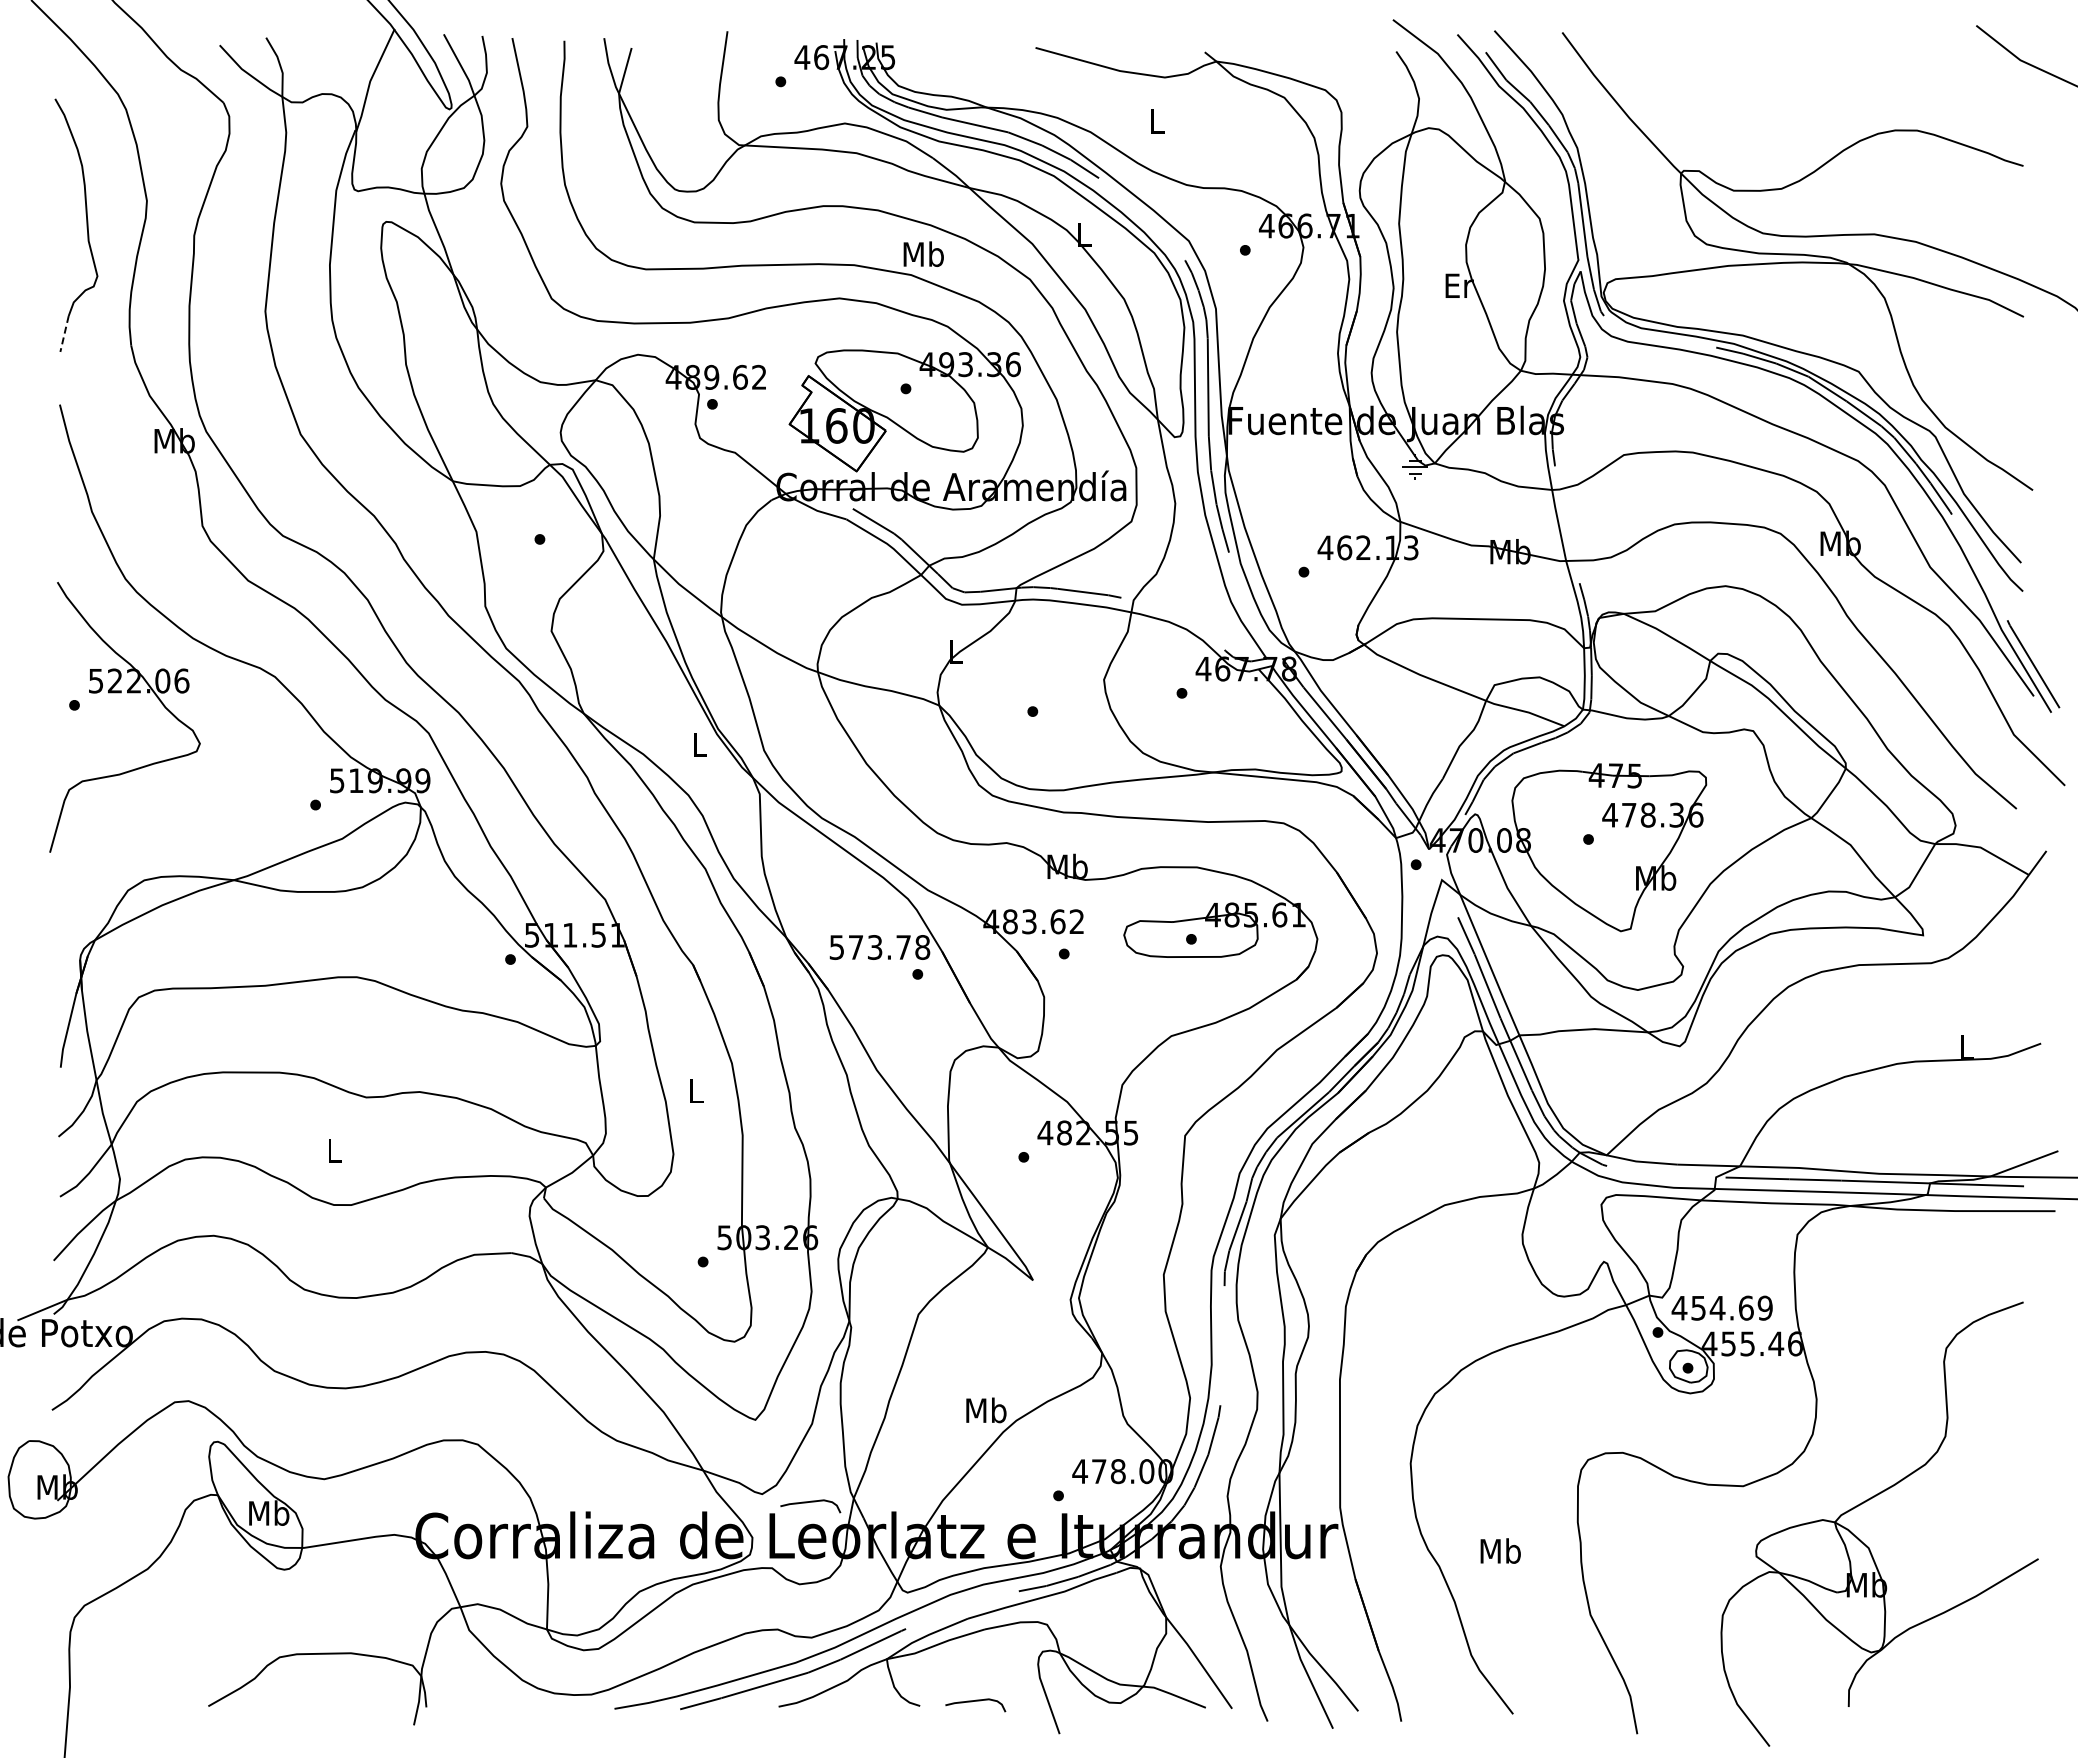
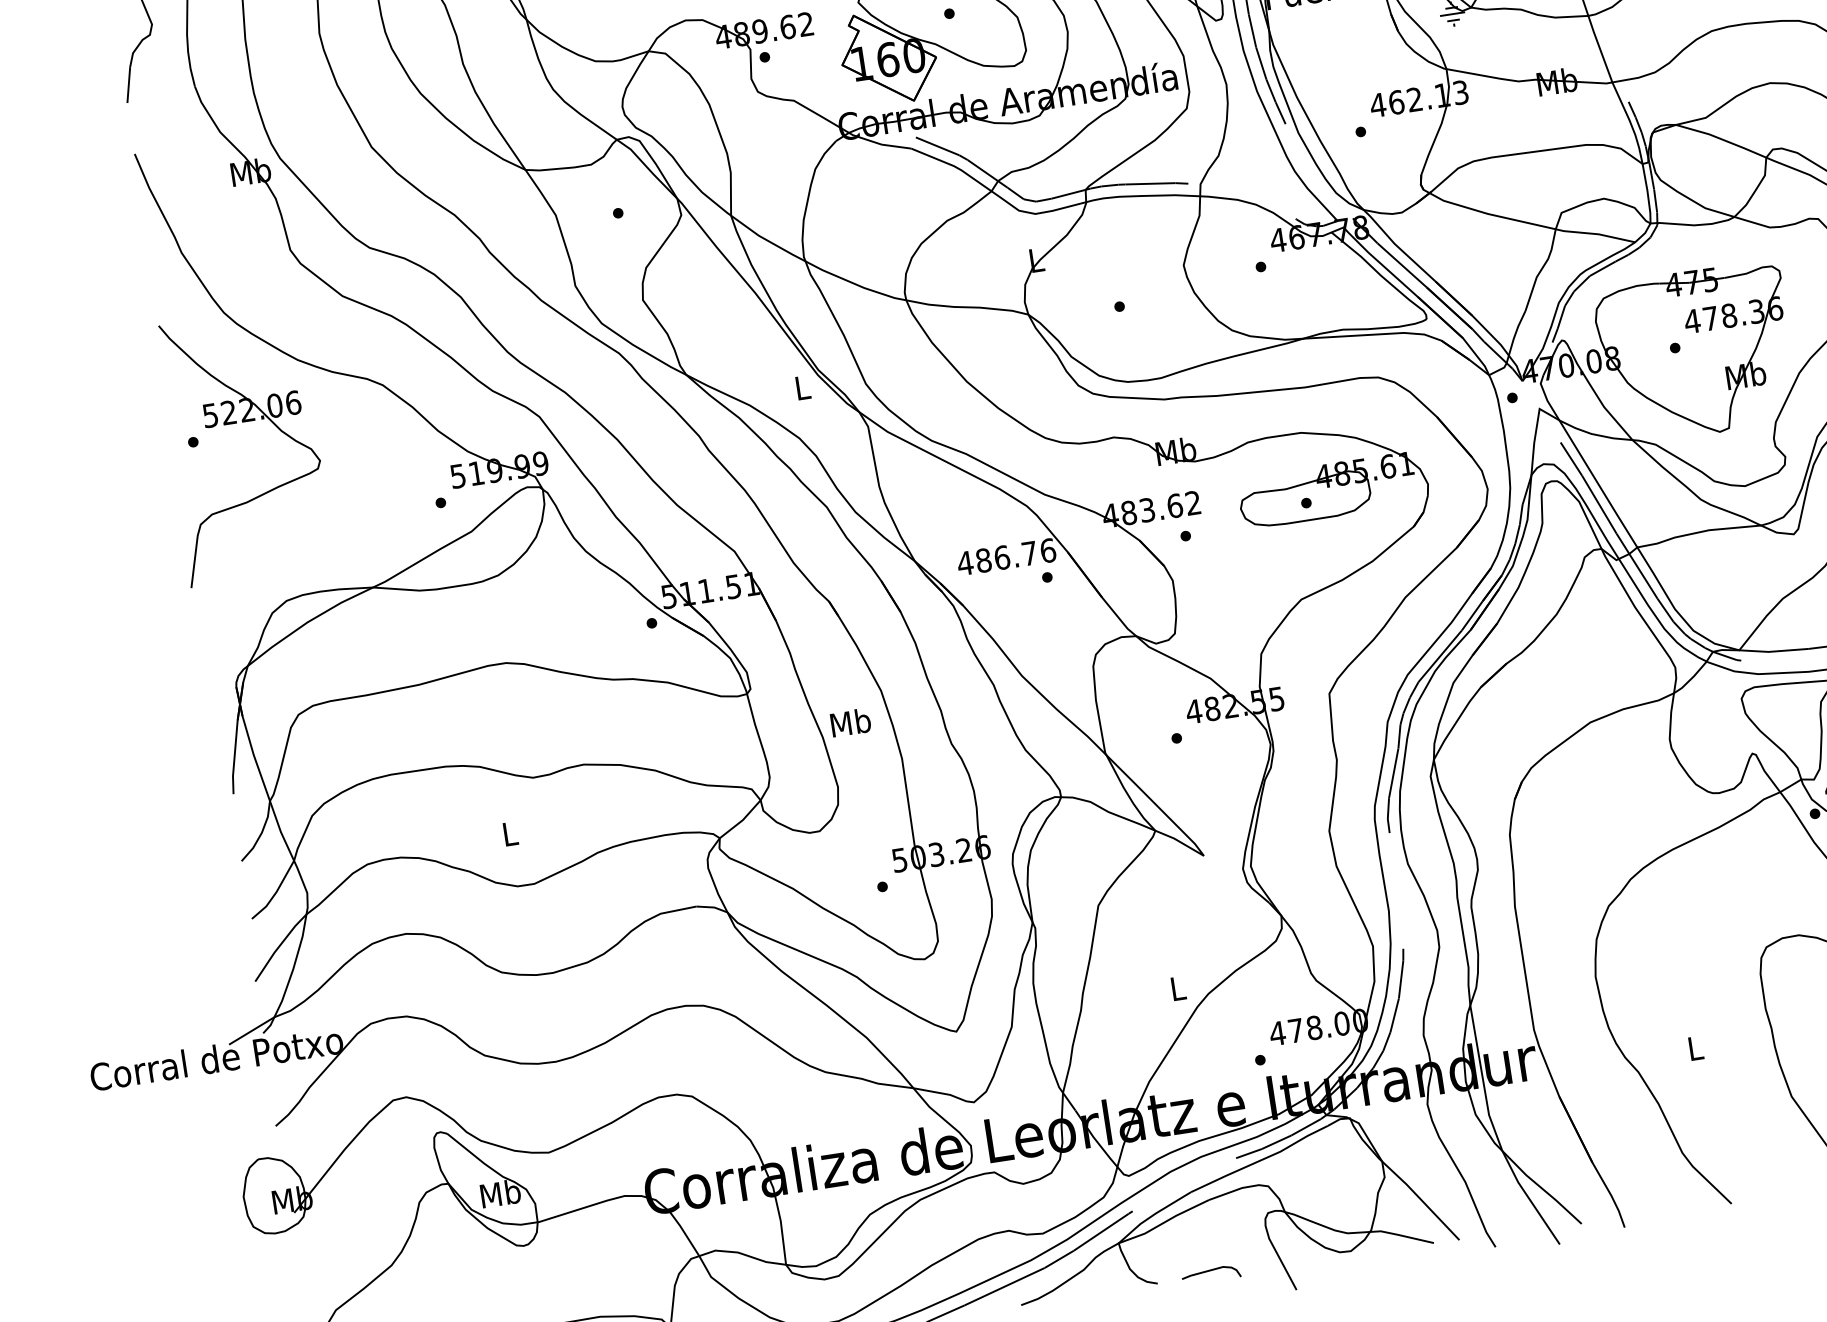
line: (64, 334) -> (128, 85), dashed -> solid
text: (879, 947) -> (1006, 557), 573.78 -> 486.76
text: (696, 1090) -> (850, 722), L -> Mb
text: (986, 1410) -> (1178, 988), Mb -> L
curve: (810, 1502) -> (1021, 1103), removed
text: (1500, 1550) -> (1695, 1047), Mb -> L

